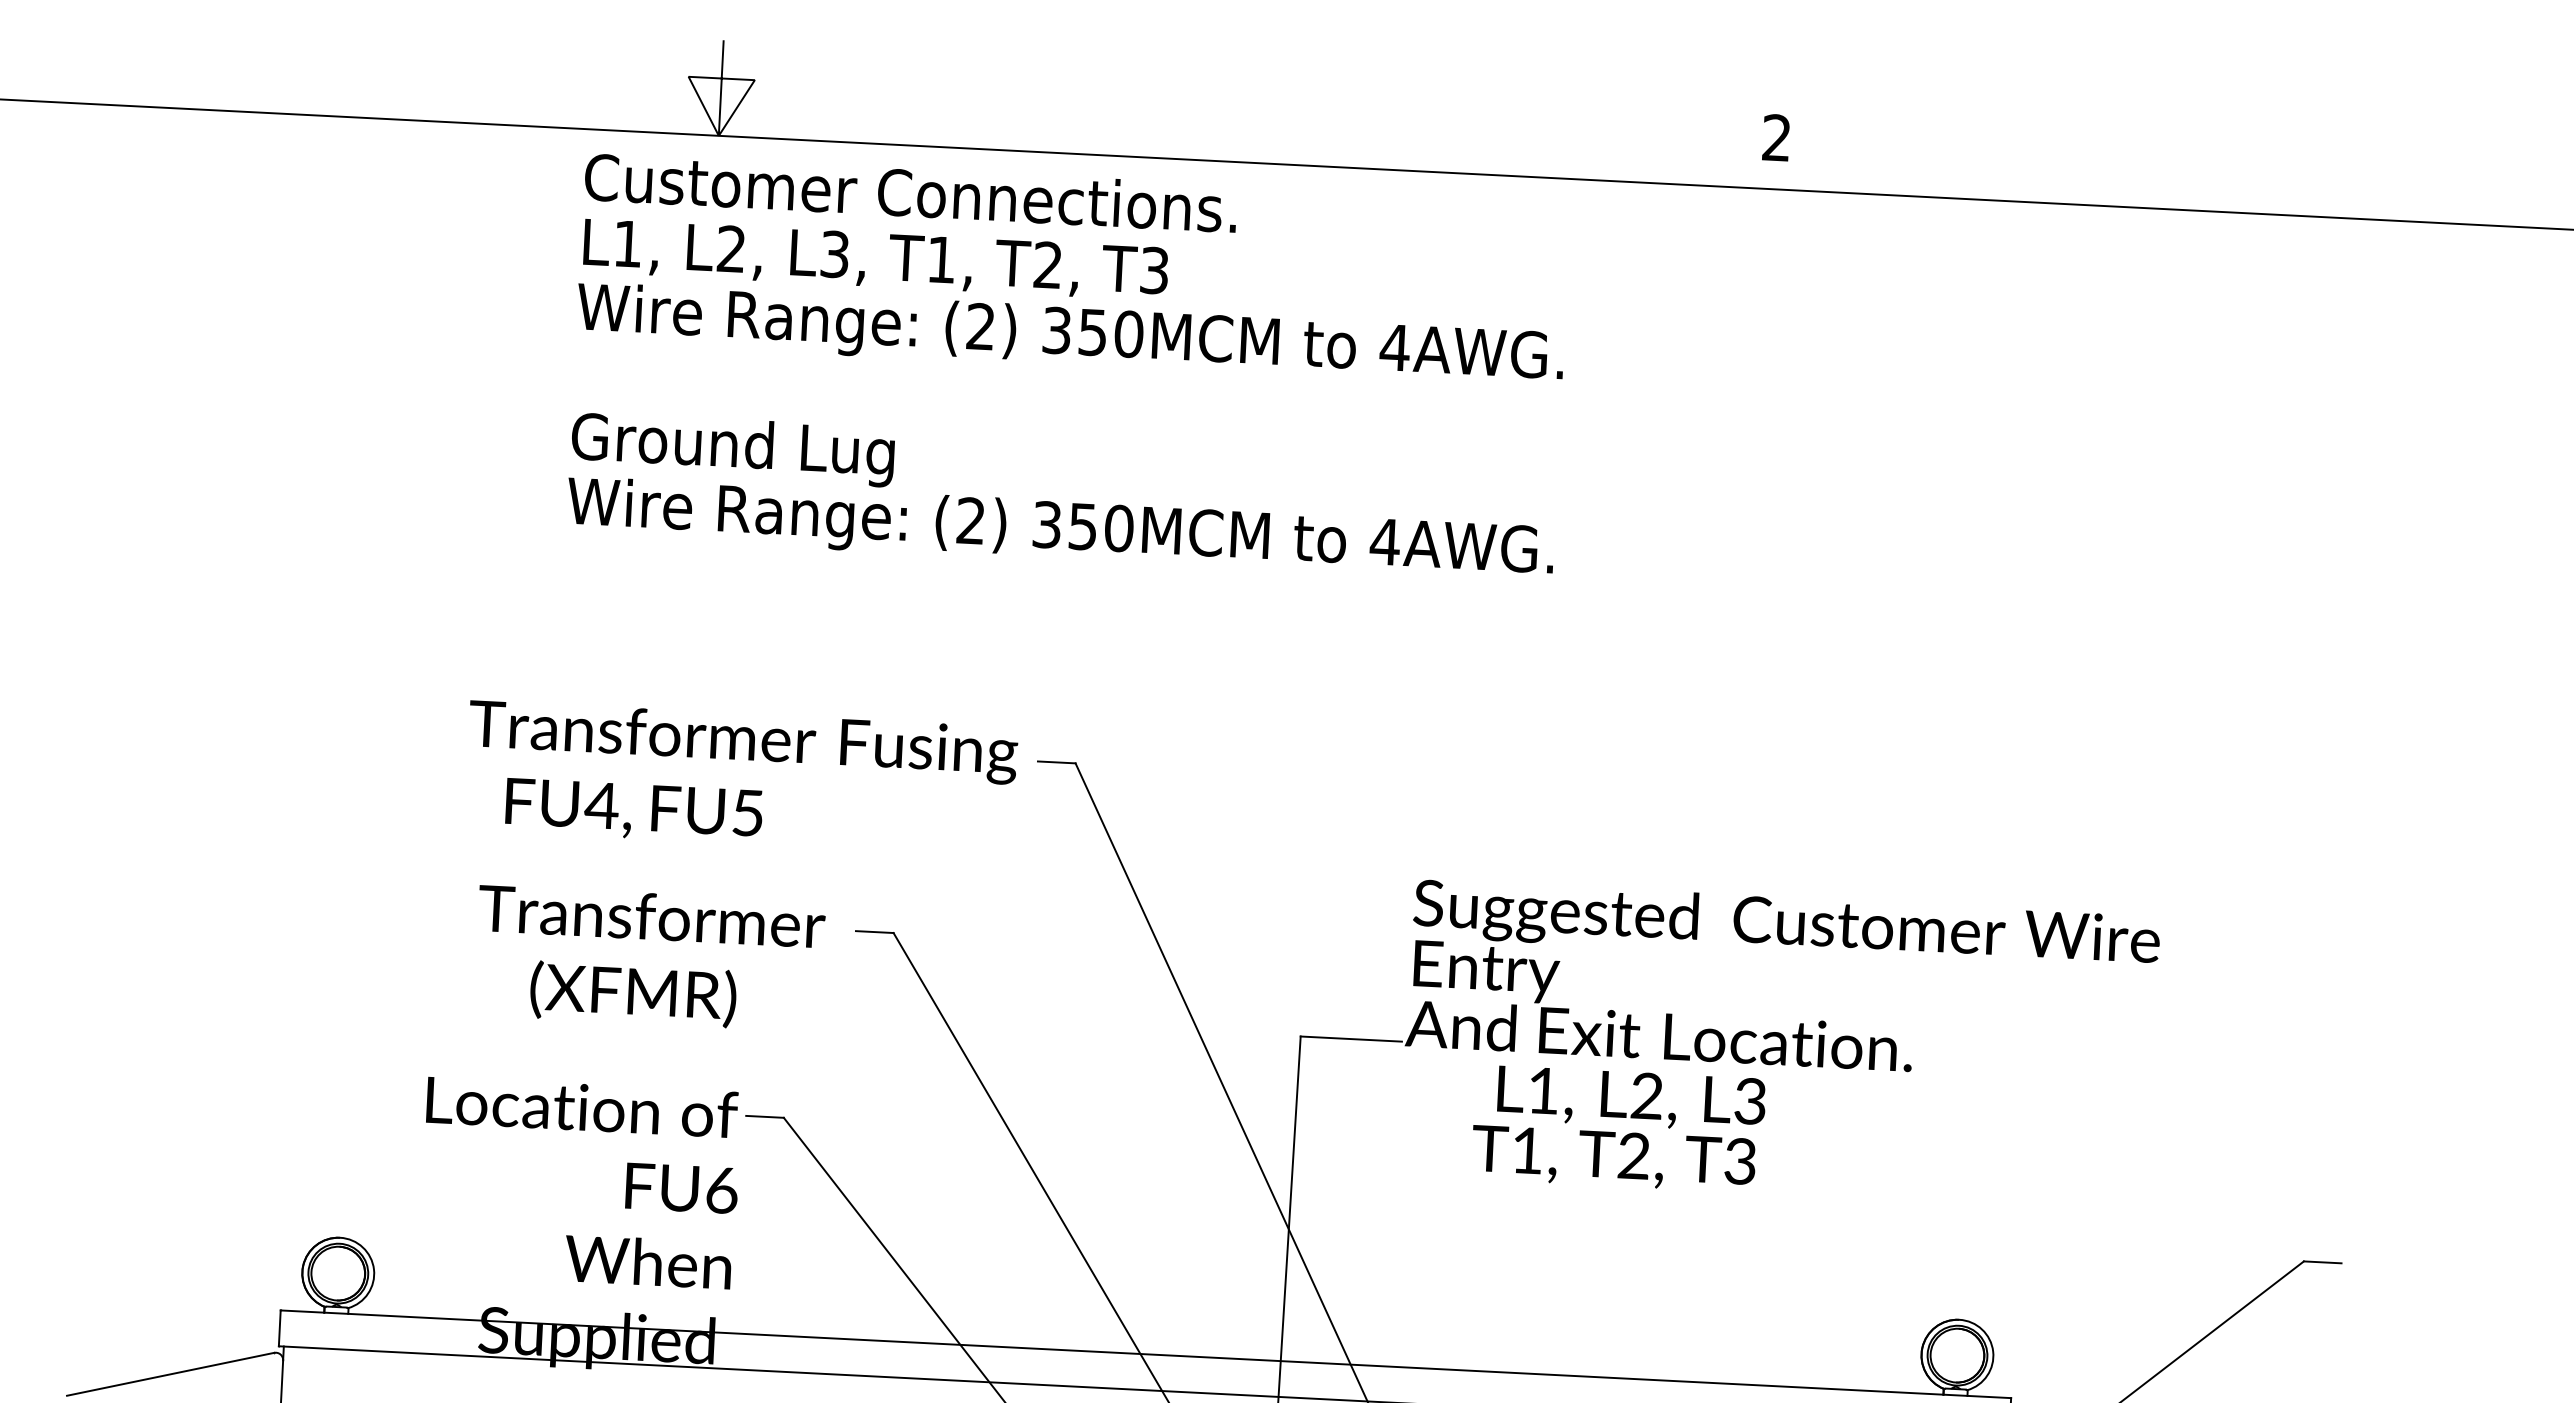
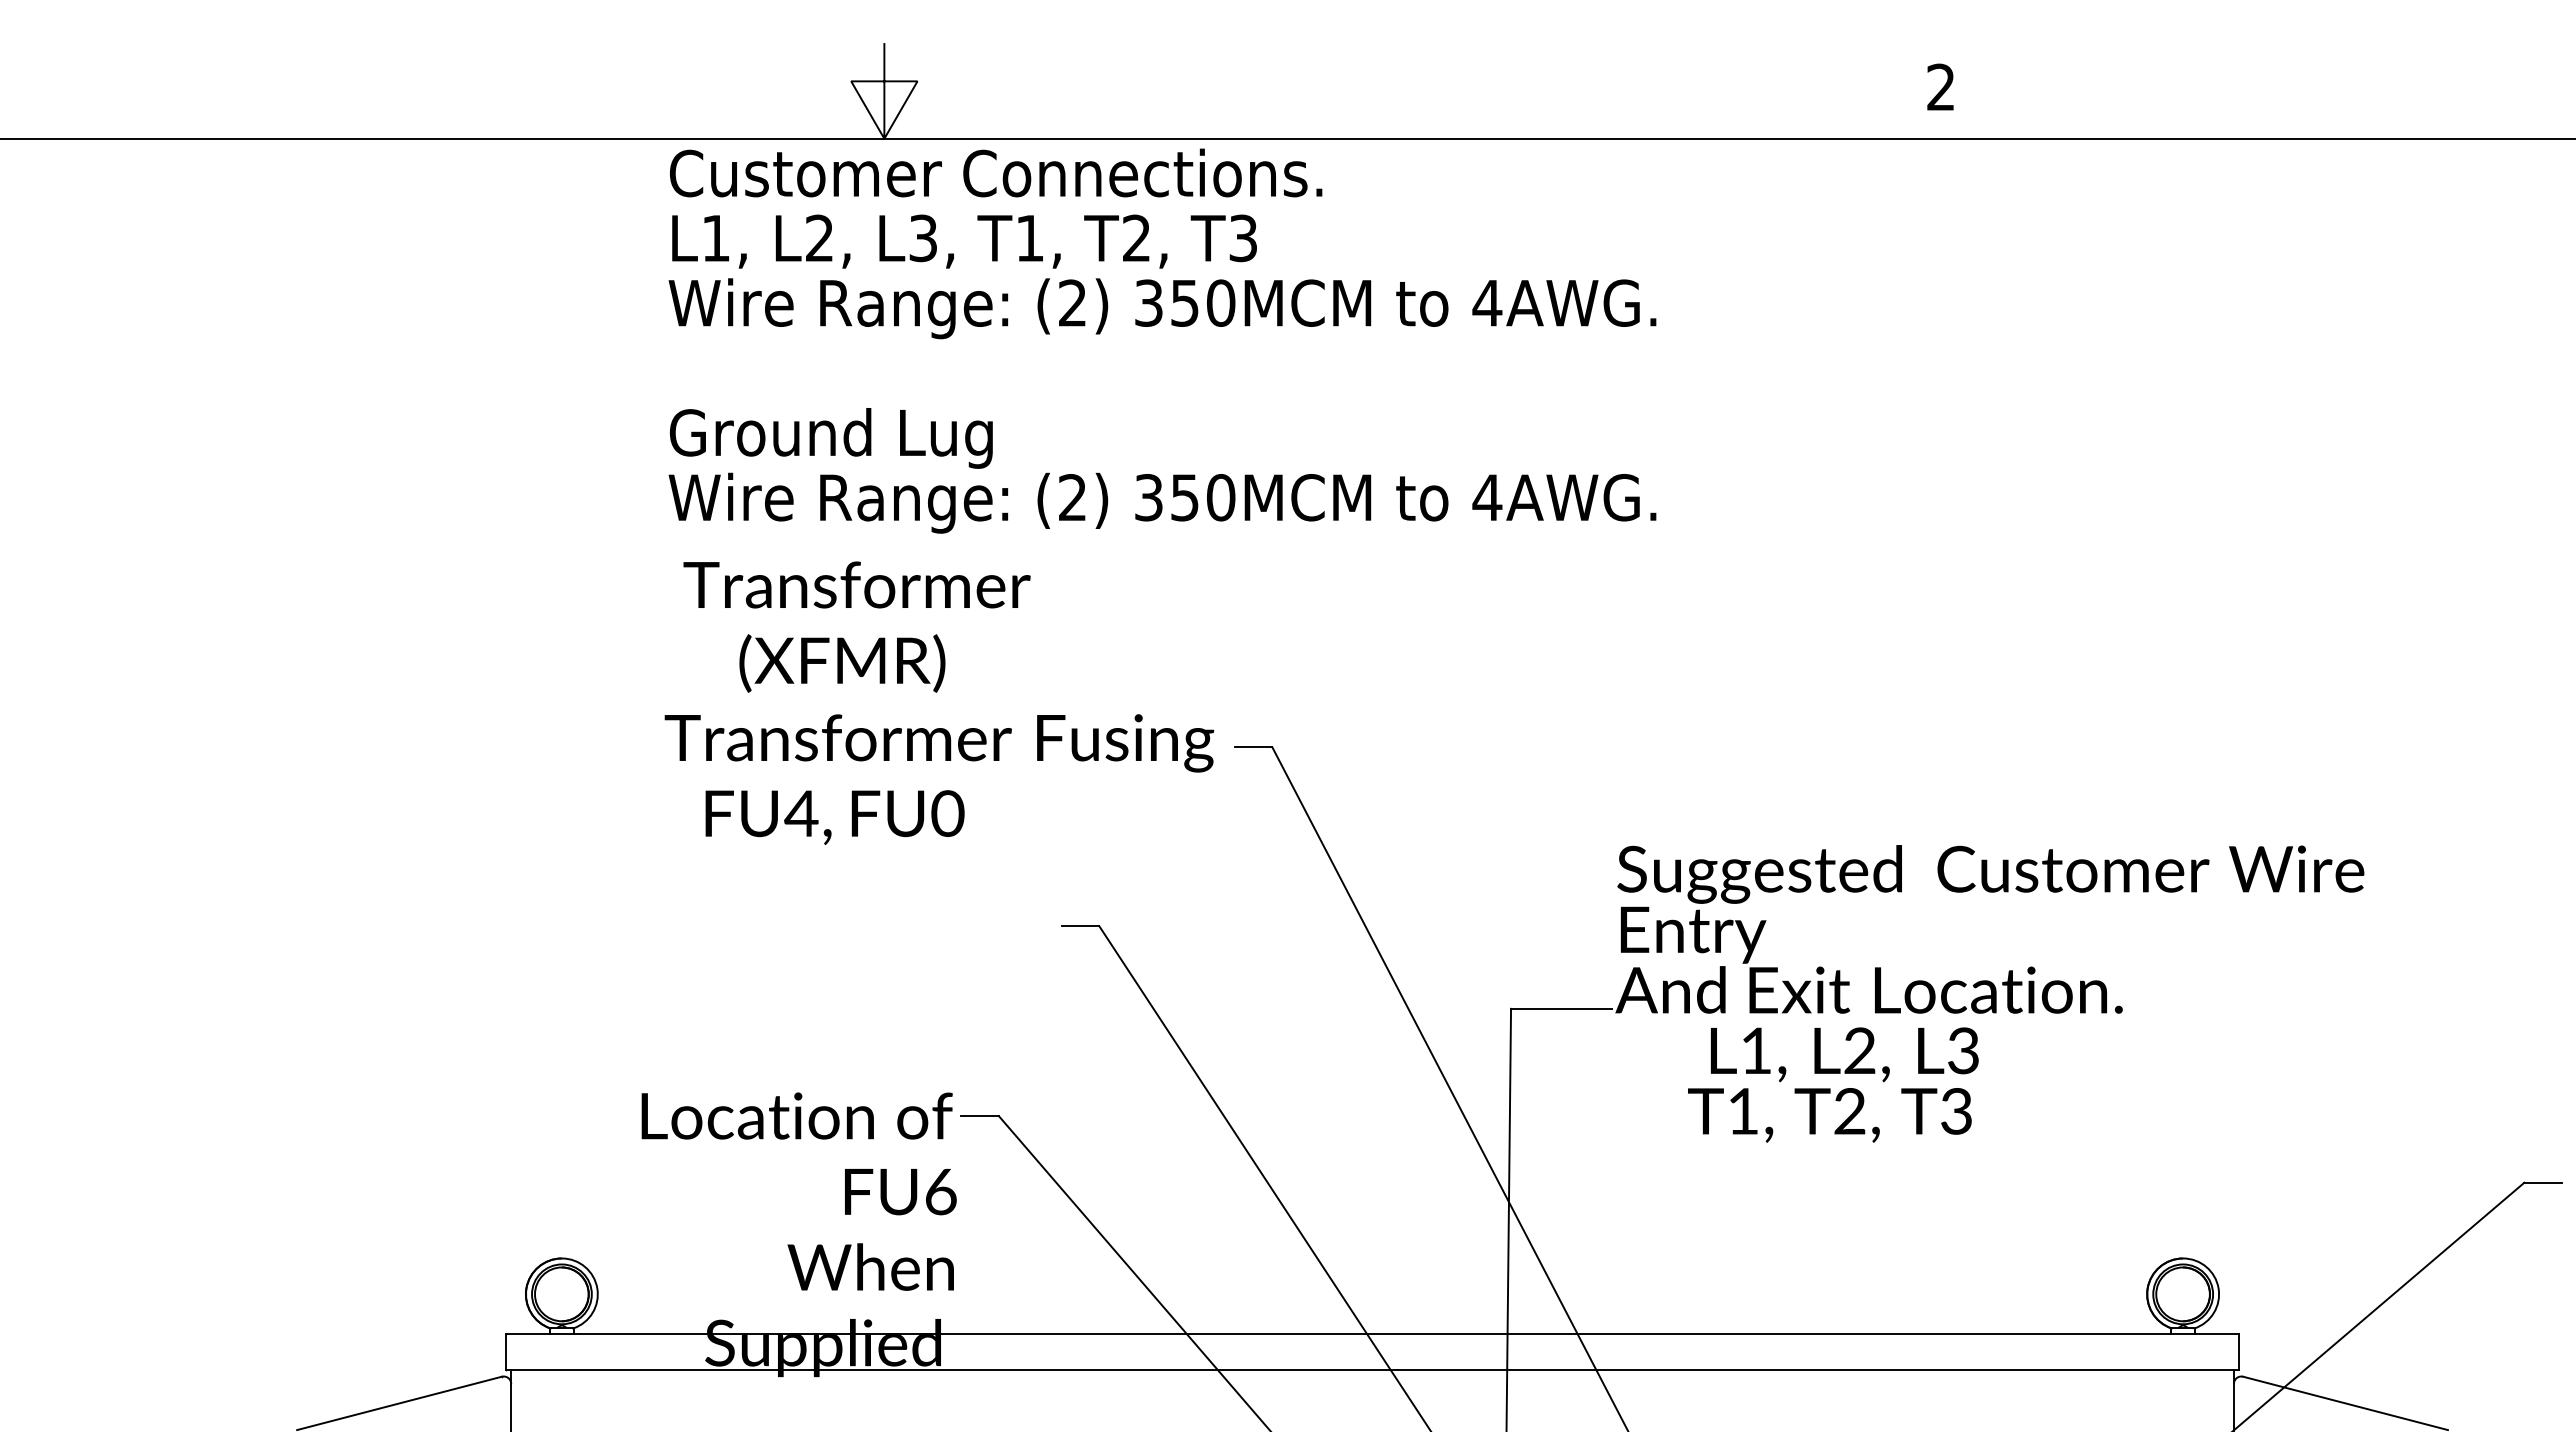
text: (1068, 368) -> (1162, 340), moved
text: (747, 812) -> (947, 813), FU5 -> FU0
text: (649, 958) -> (856, 626), moved

